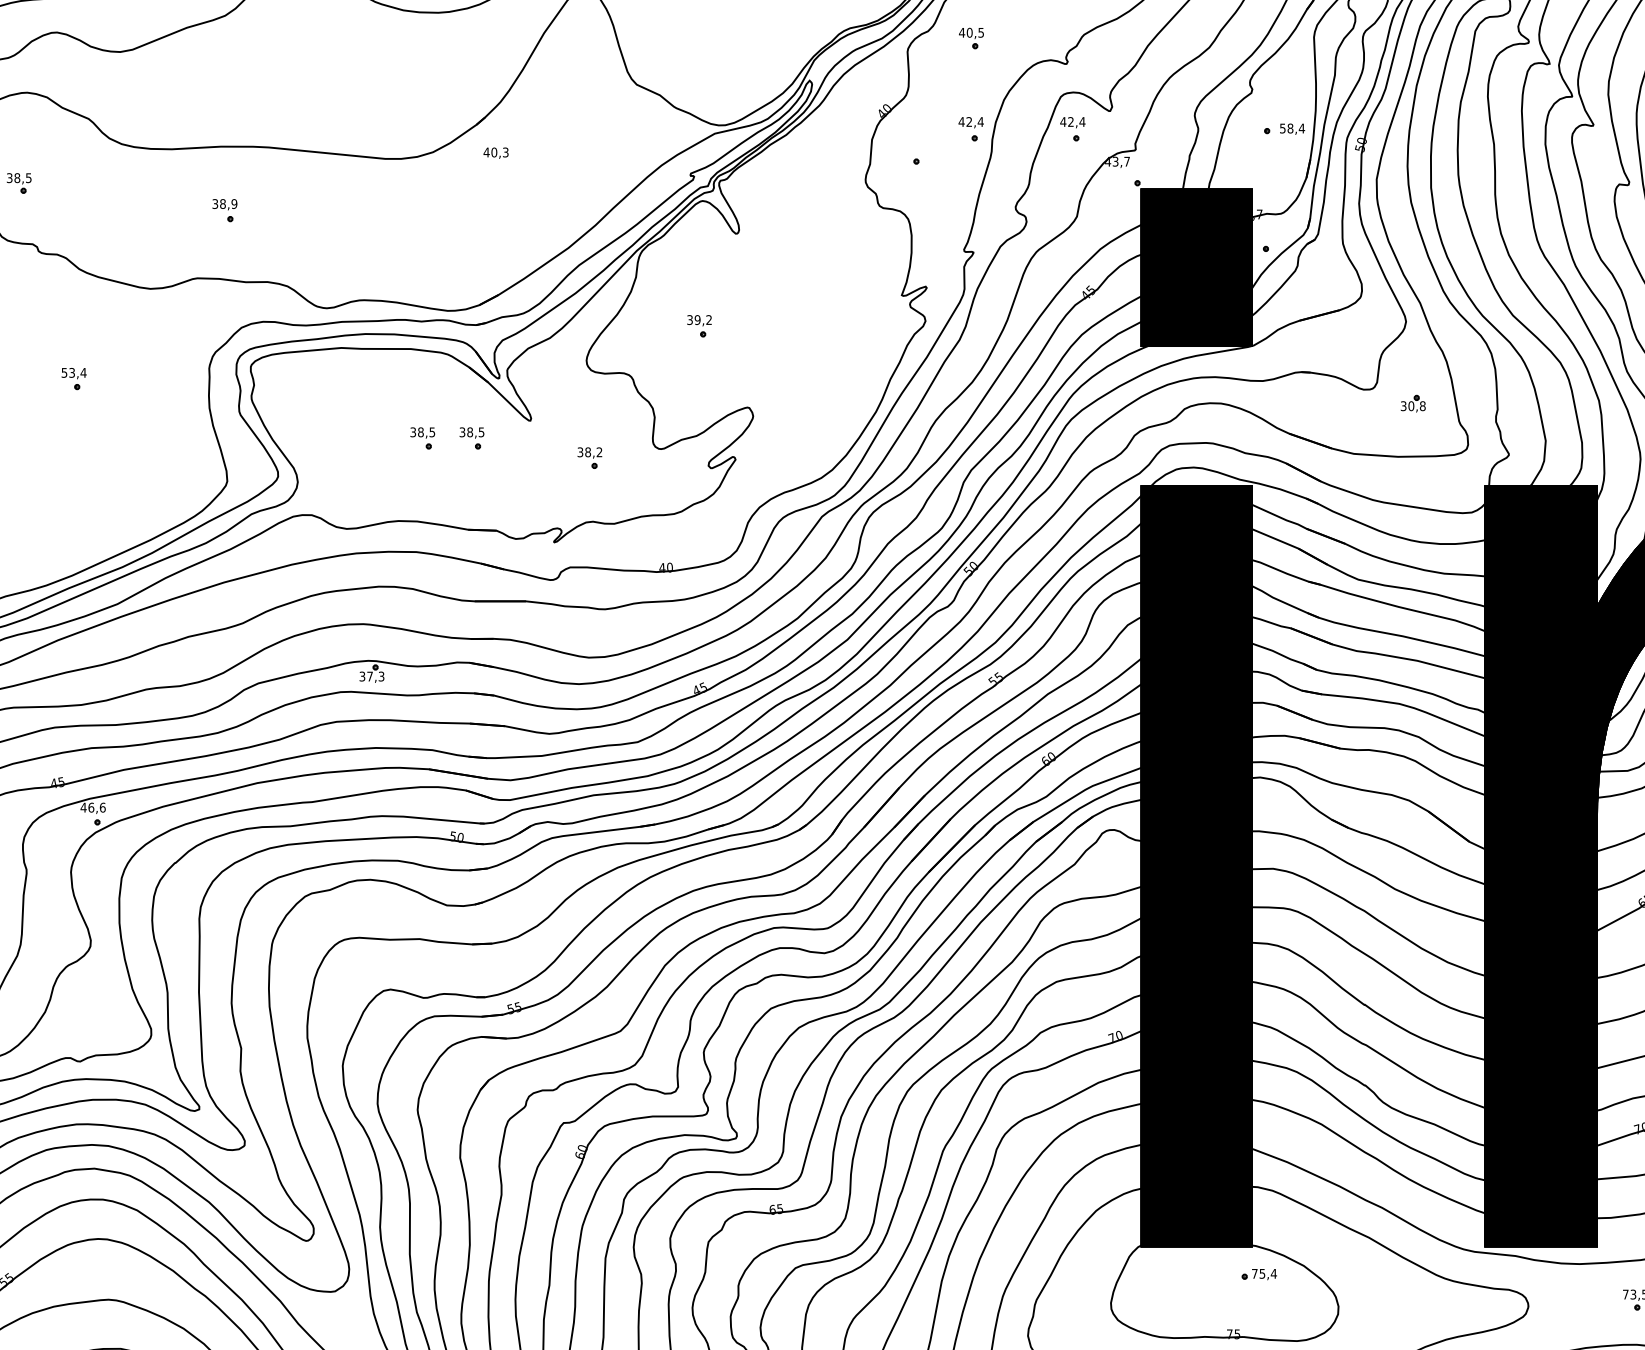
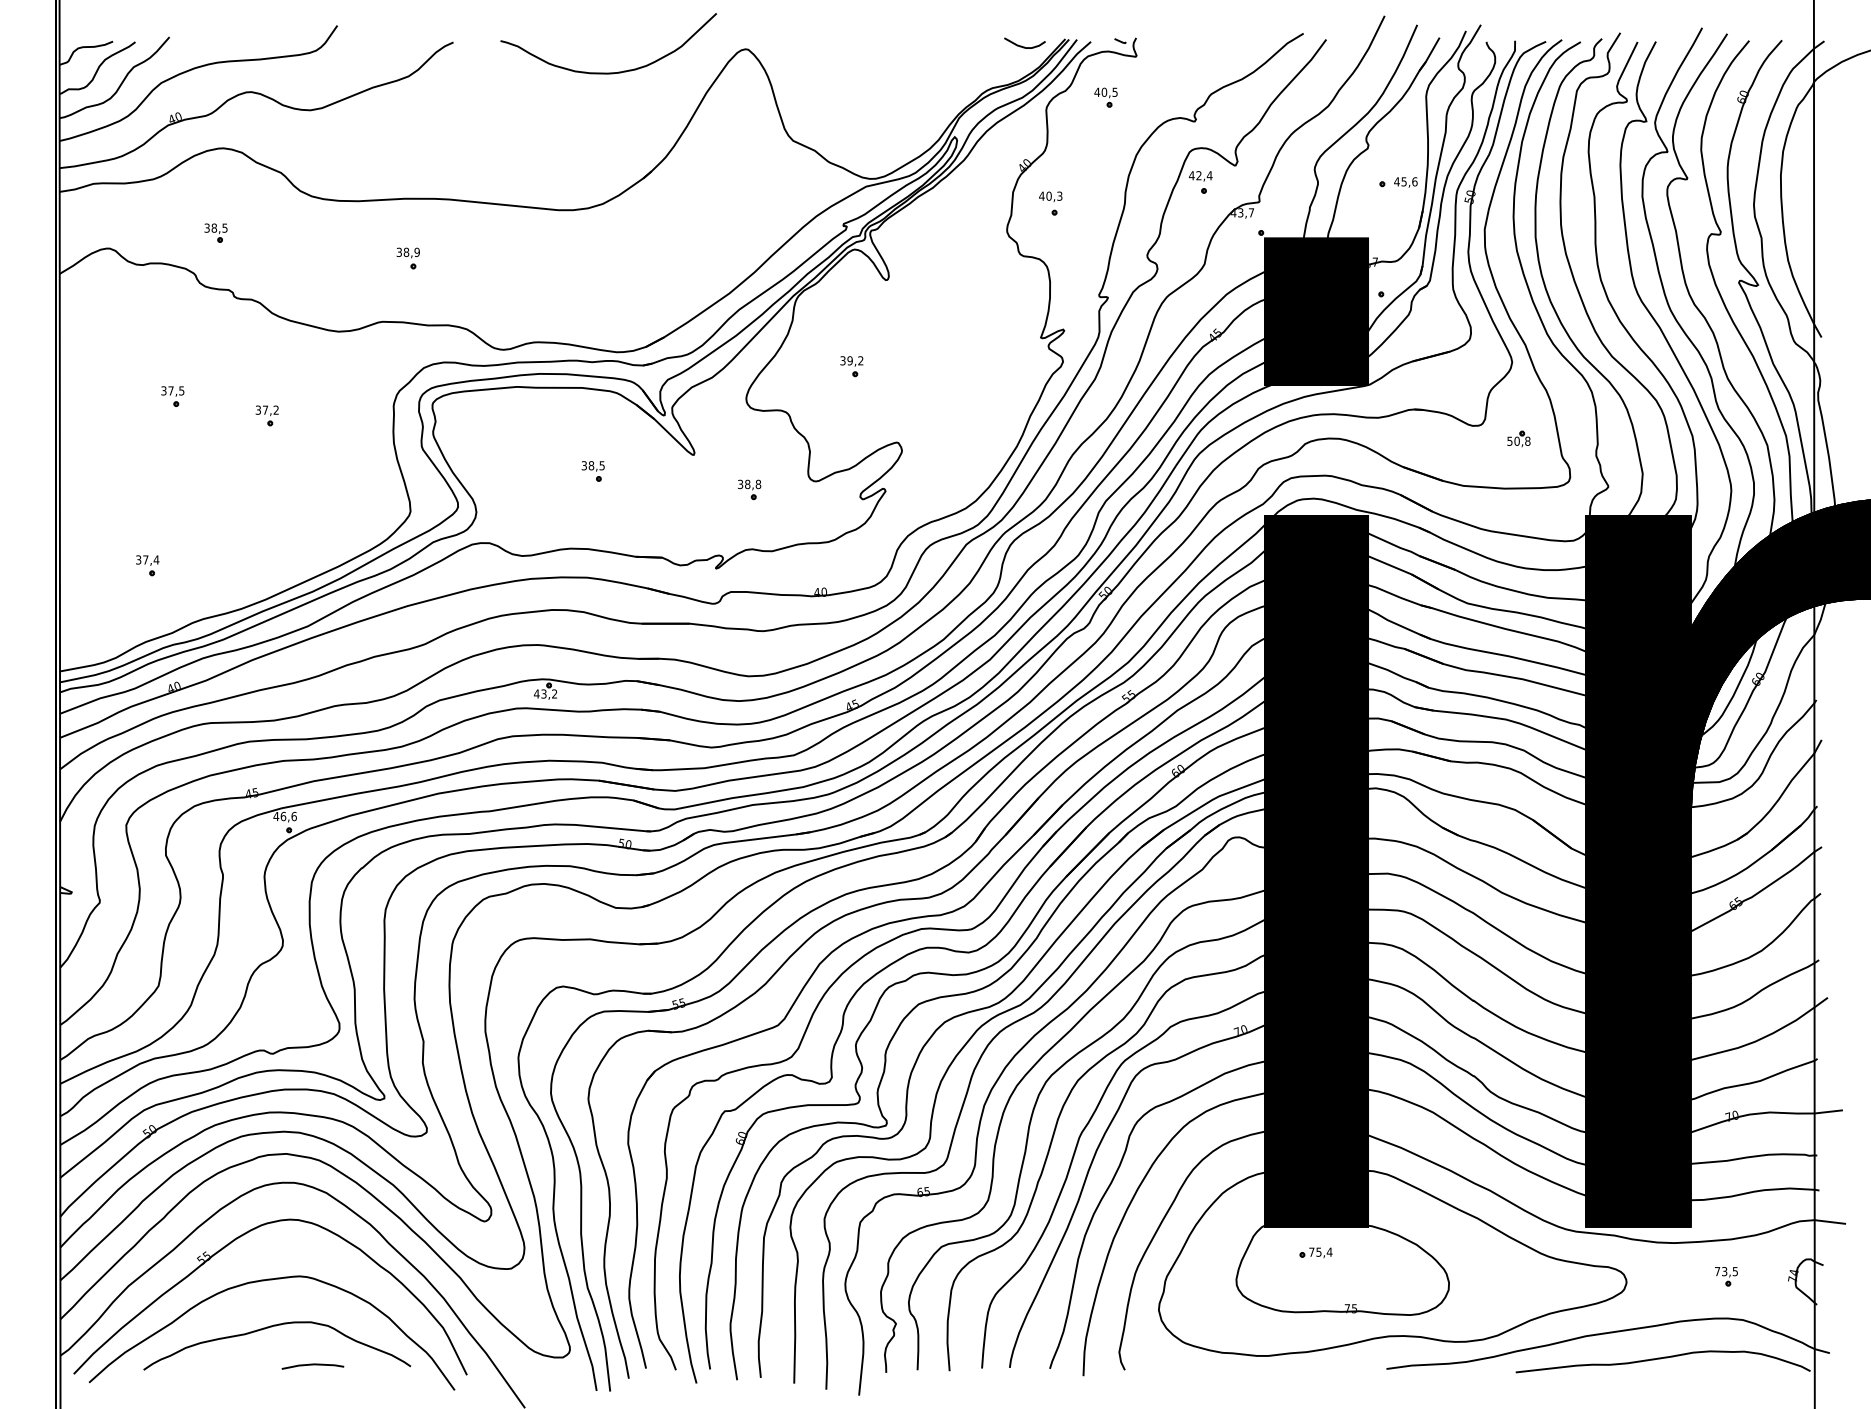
text: (1291, 128) -> (1405, 181), 58,4 -> 45,6
part: (970, 129) -> (1105, 182), removed
text: (495, 152) -> (1050, 196), moved
text: (74, 372) -> (267, 409), 53,4 -> 37,2
text: (1403, 405) -> (1509, 440), 30,8 -> 50,8
part: (471, 438) -> (638, 471), removed
text: (599, 452) -> (758, 484), 38,2 -> 38,8
text: (371, 676) -> (545, 693), 37,3 -> 43,2
part: (1258, 1274) -> (1315, 1252), moved

